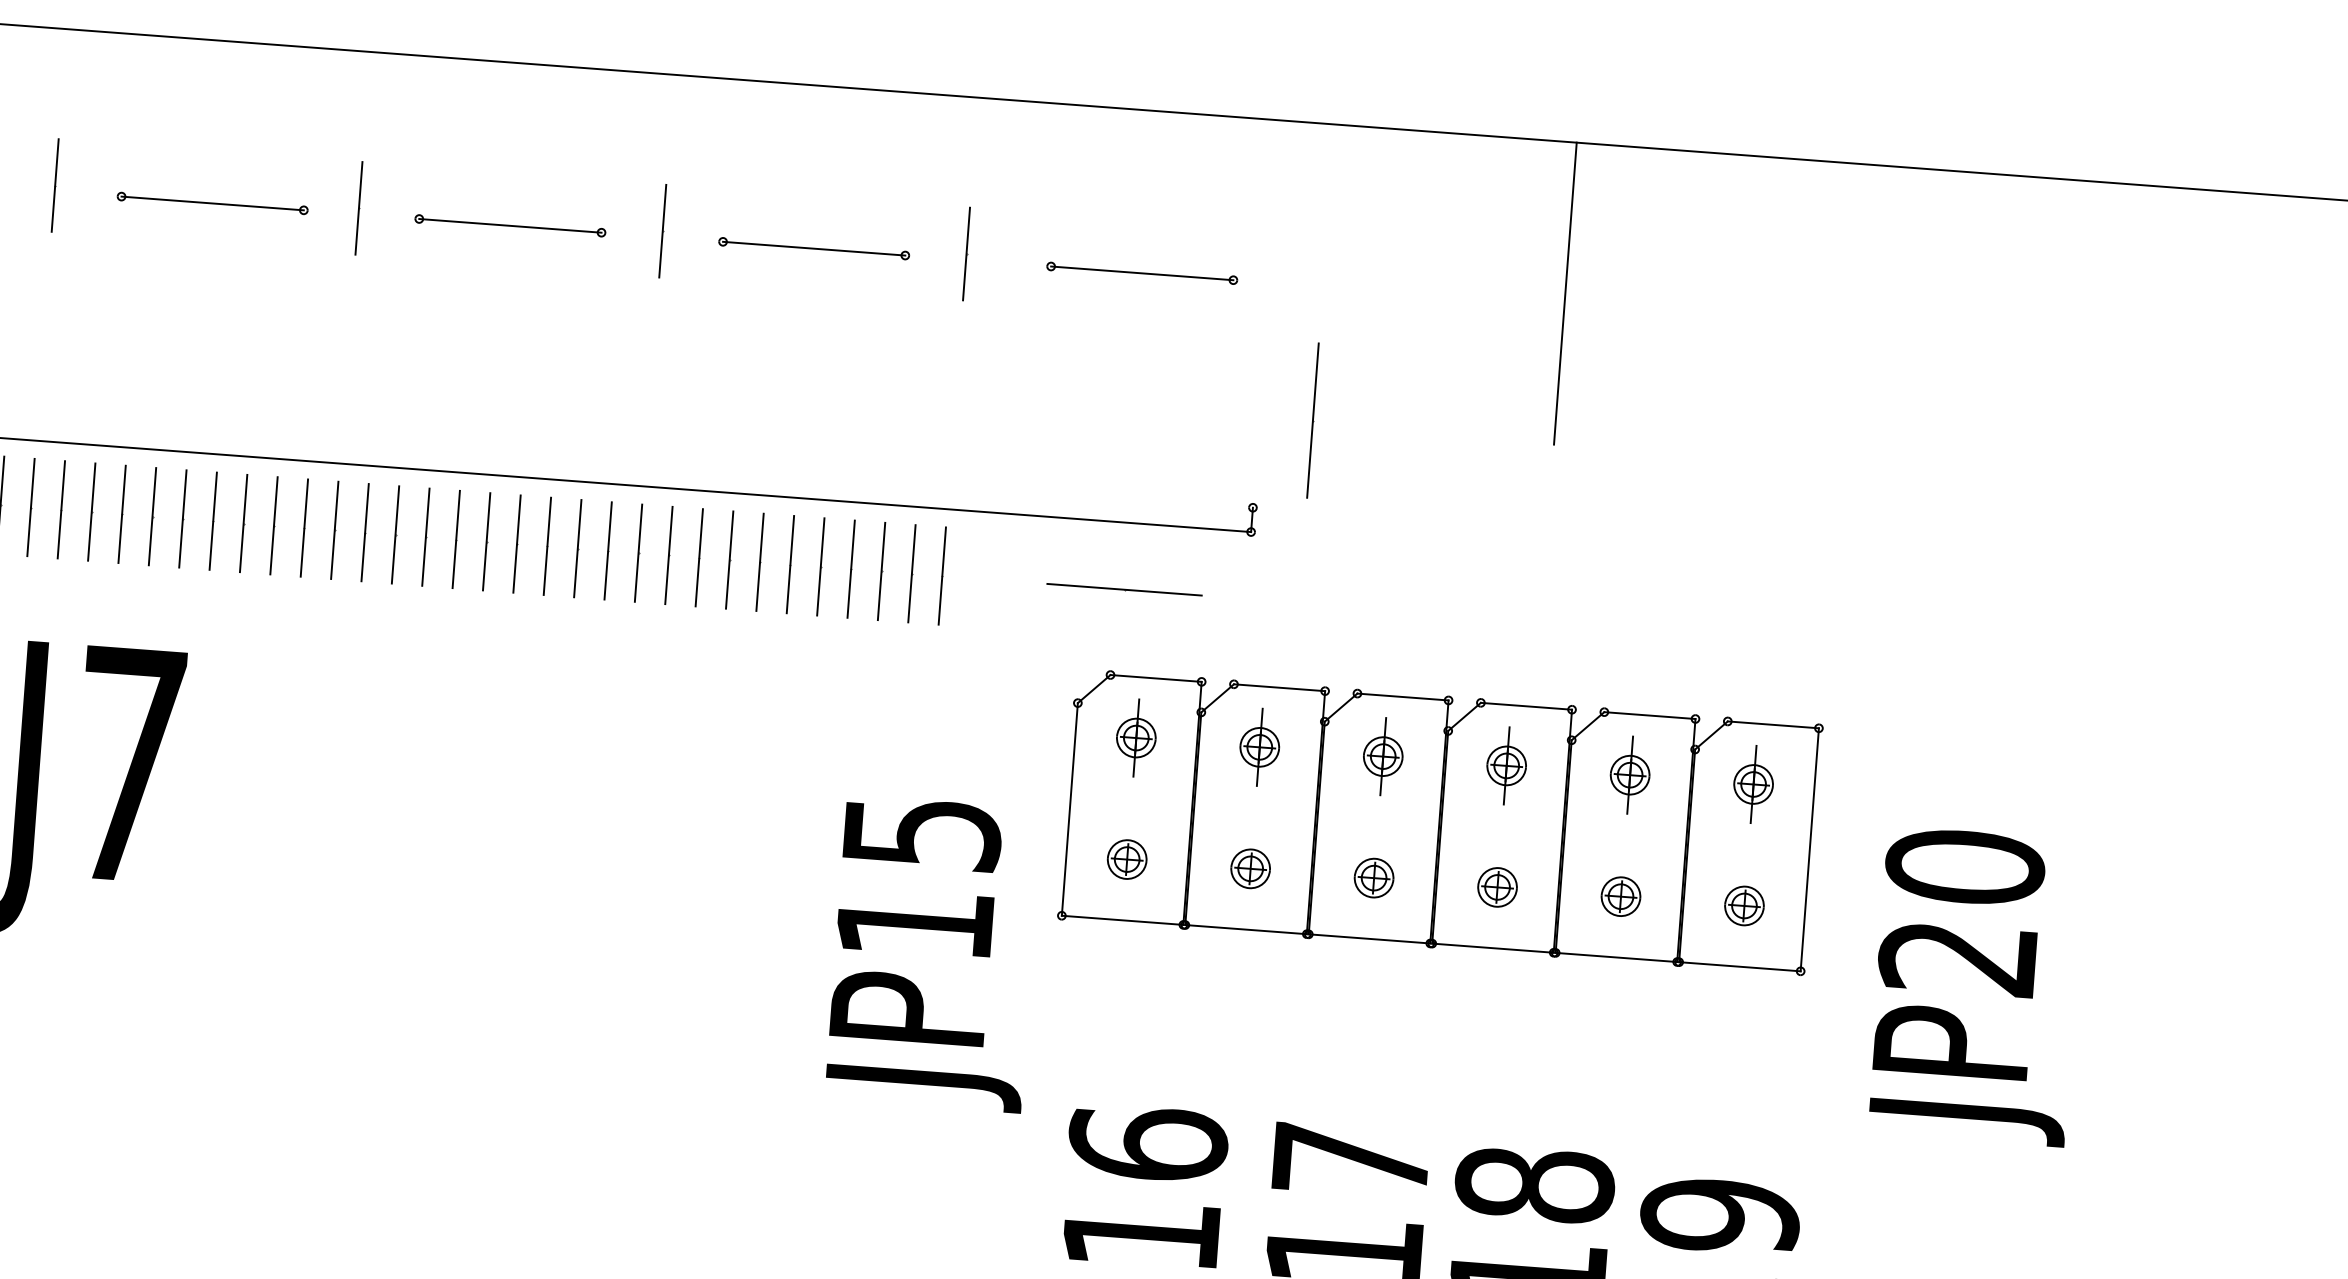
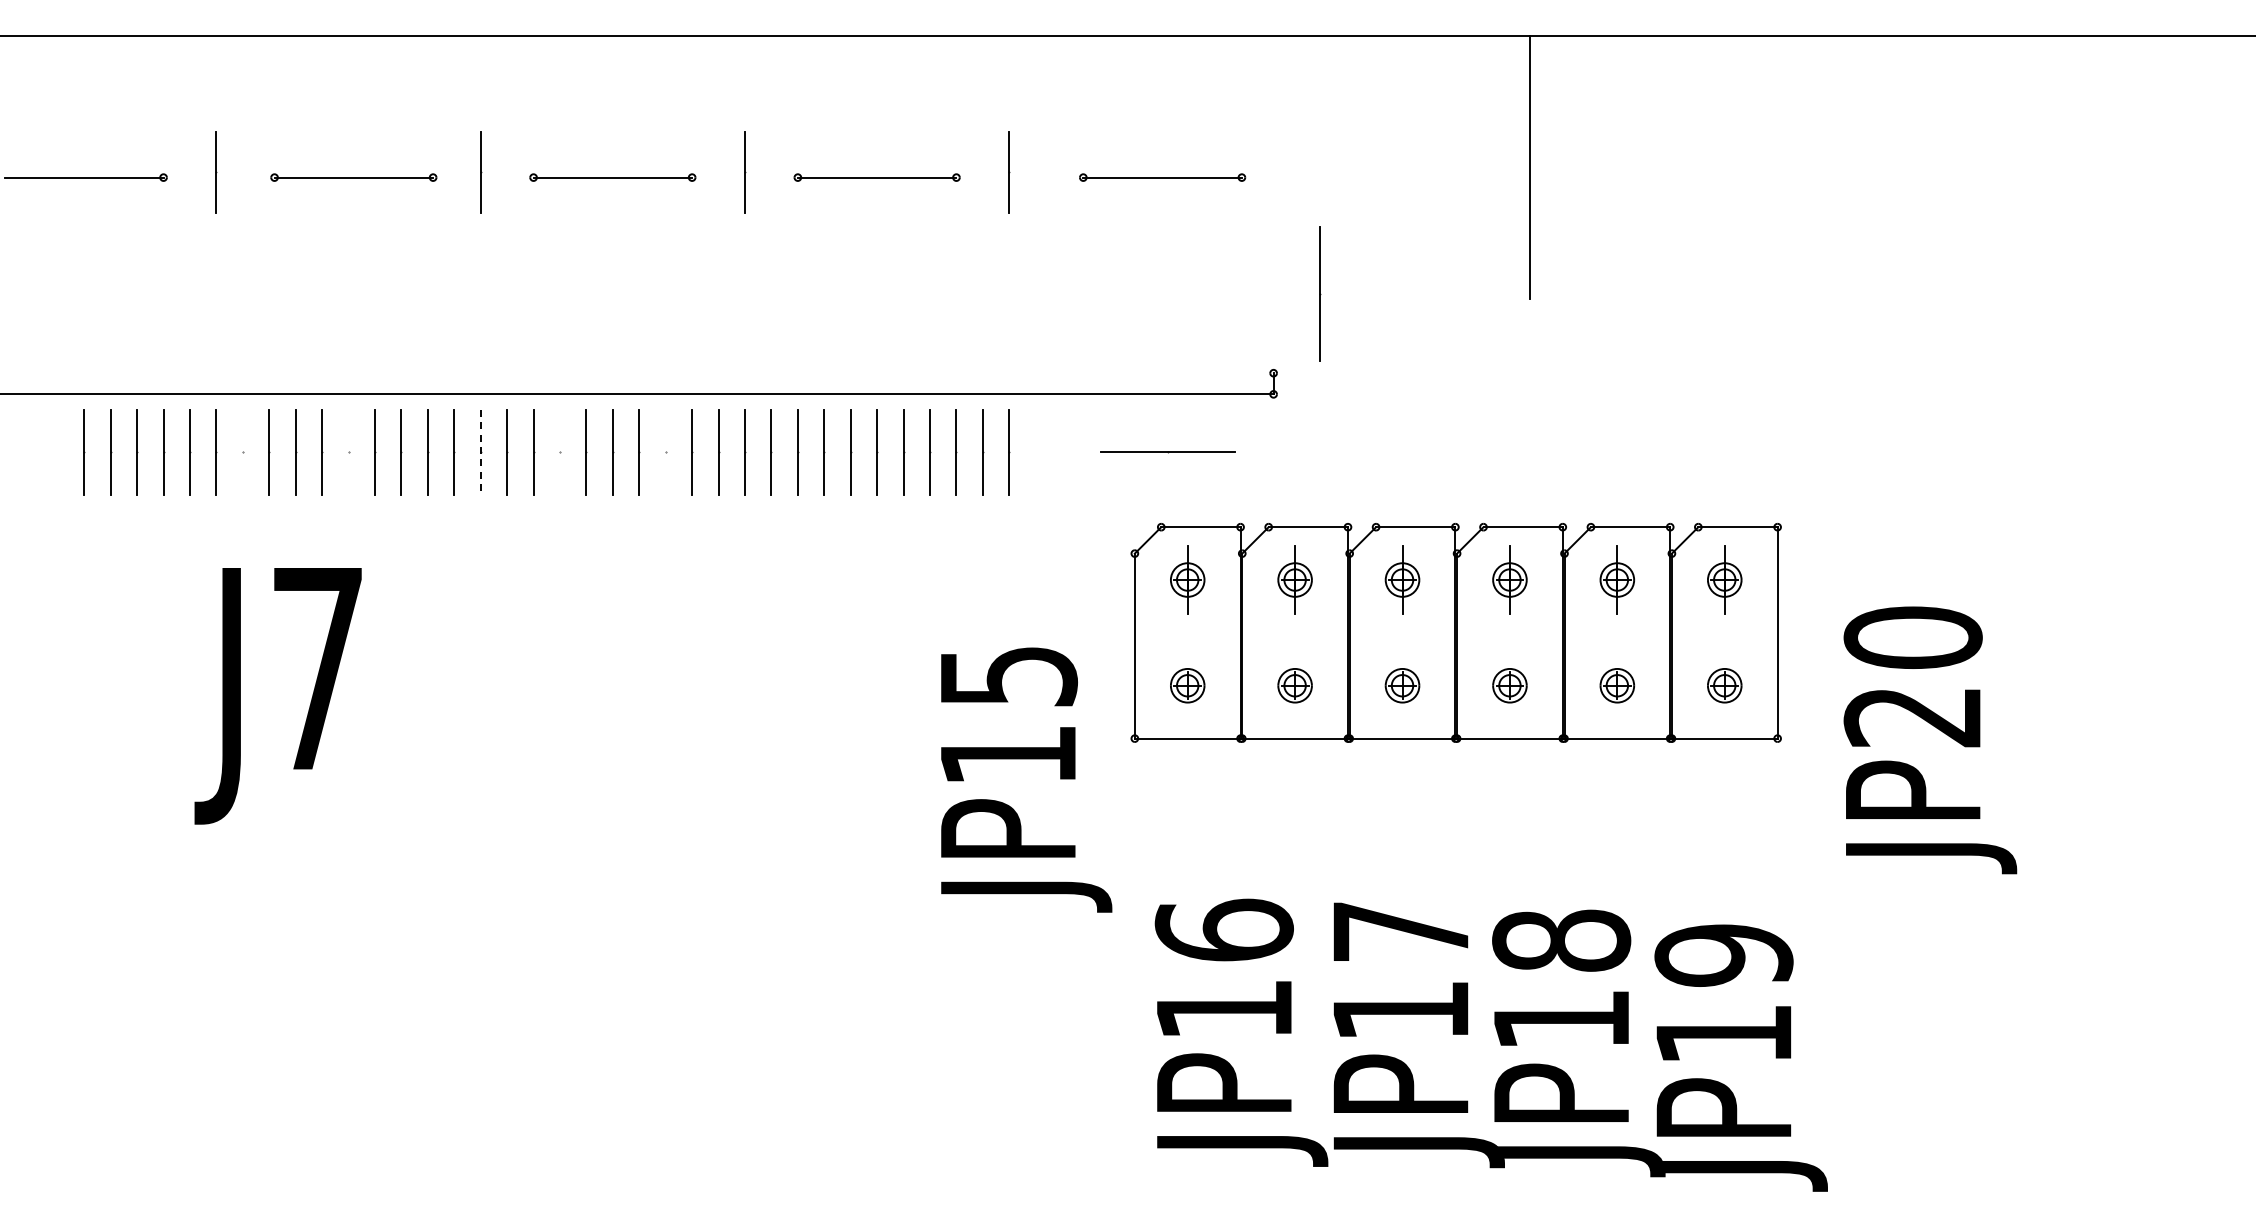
line: (60, 509) -> (242, 452), removed
line: (182, 518) -> (348, 452), removed
line: (334, 530) -> (480, 452), solid -> dashed
line: (426, 537) -> (560, 452), removed
line: (547, 546) -> (665, 452), removed

